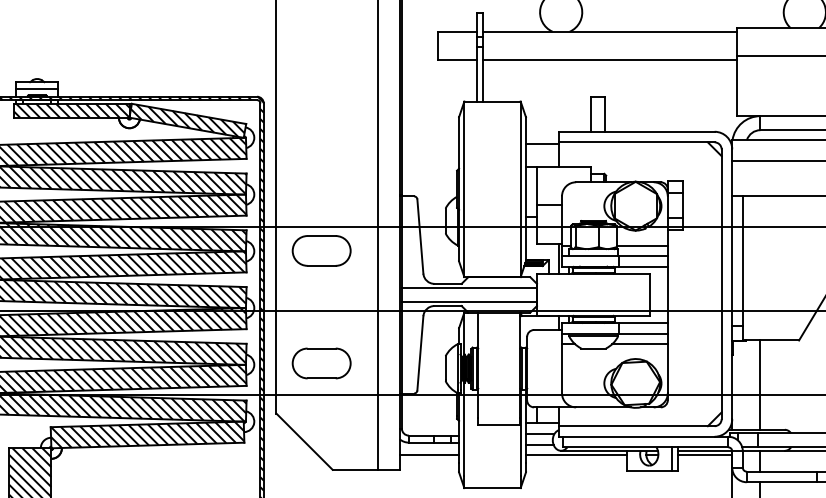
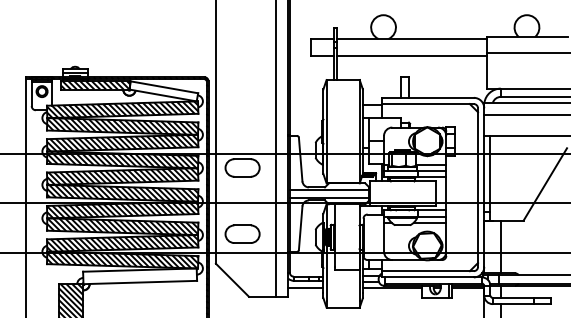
hatch: (187, 119) -> (163, 90), removed
hatch: (148, 435) -> (140, 276), removed

